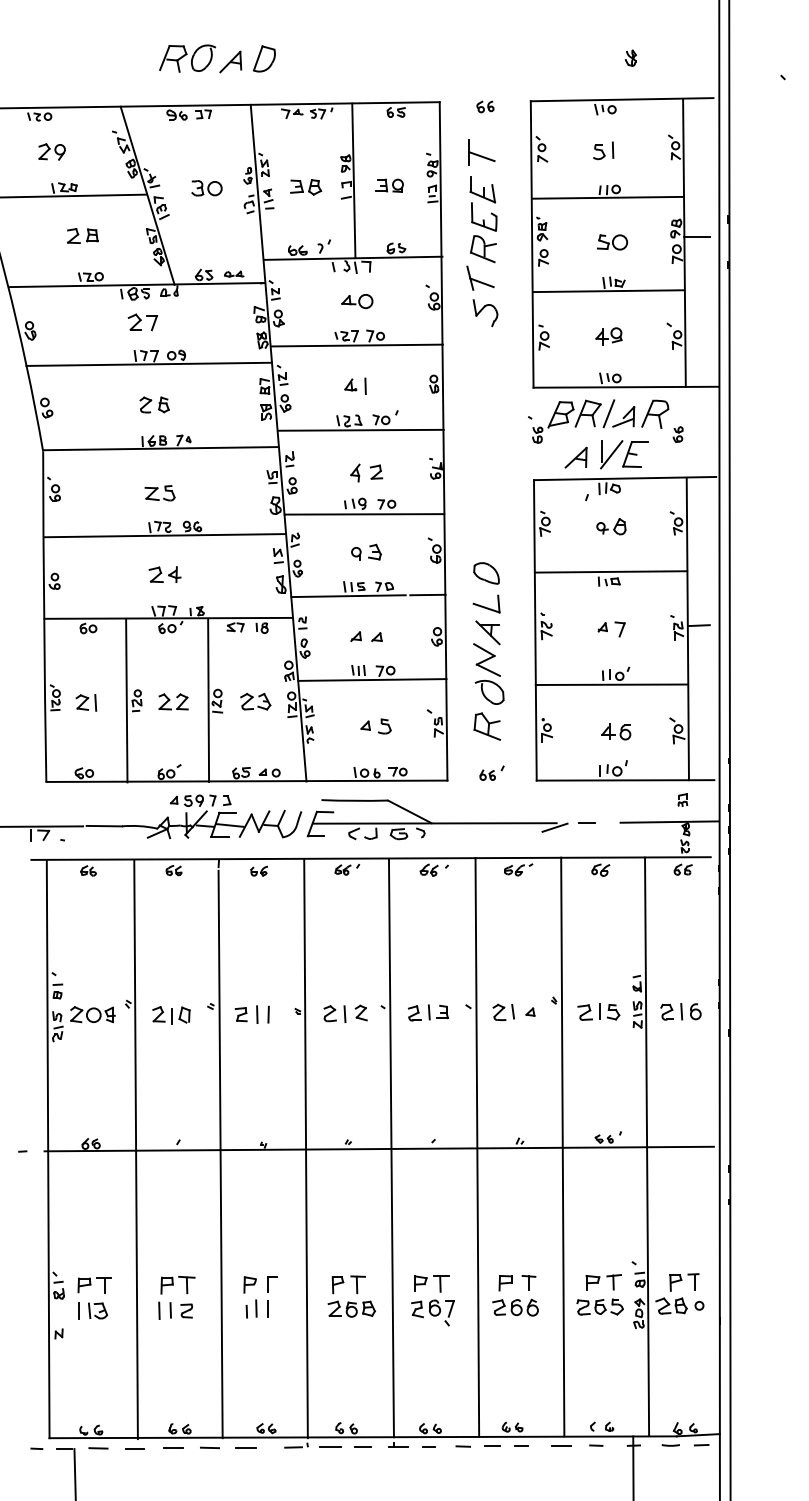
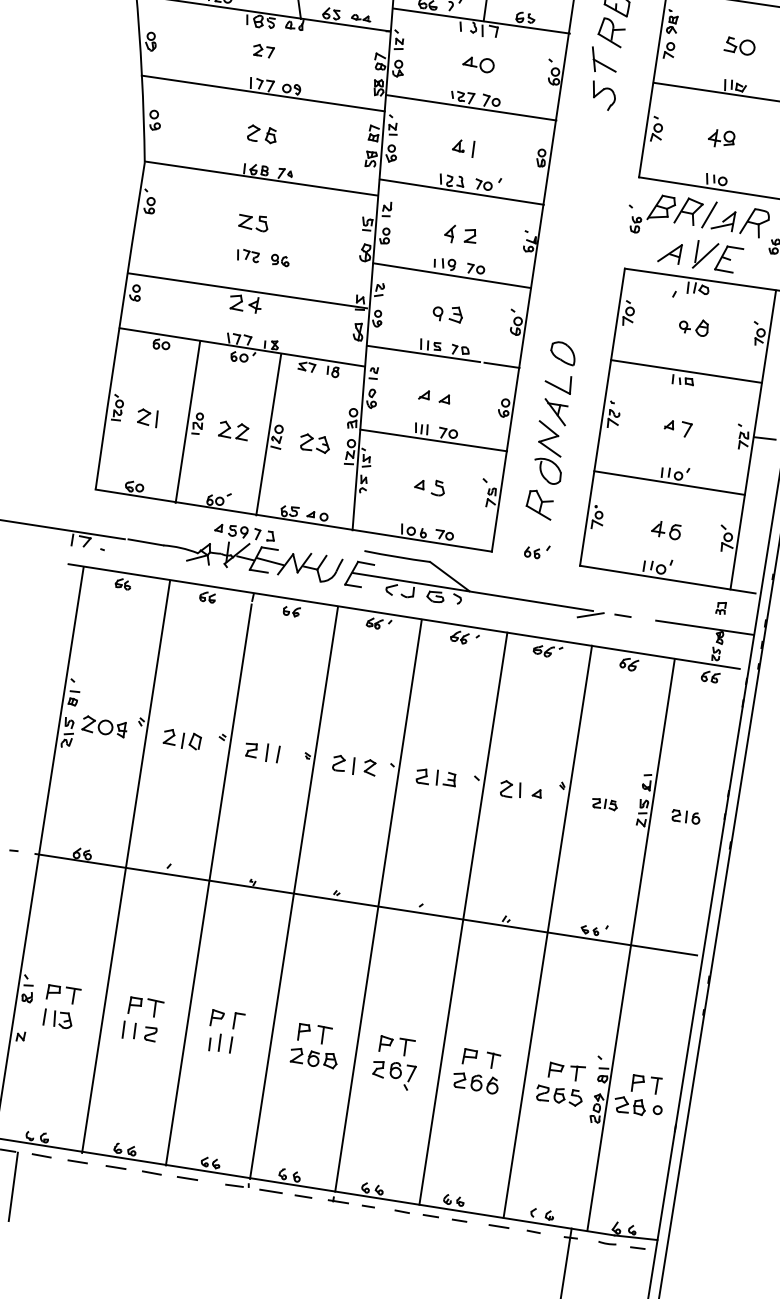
part: (142, 322) -> (263, 51), size x0.7
line: (164, 535) -> (247, 290), moved
part: (598, 1011) -> (604, 803), size x0.6
part: (680, 1011) -> (685, 816), size x0.7

